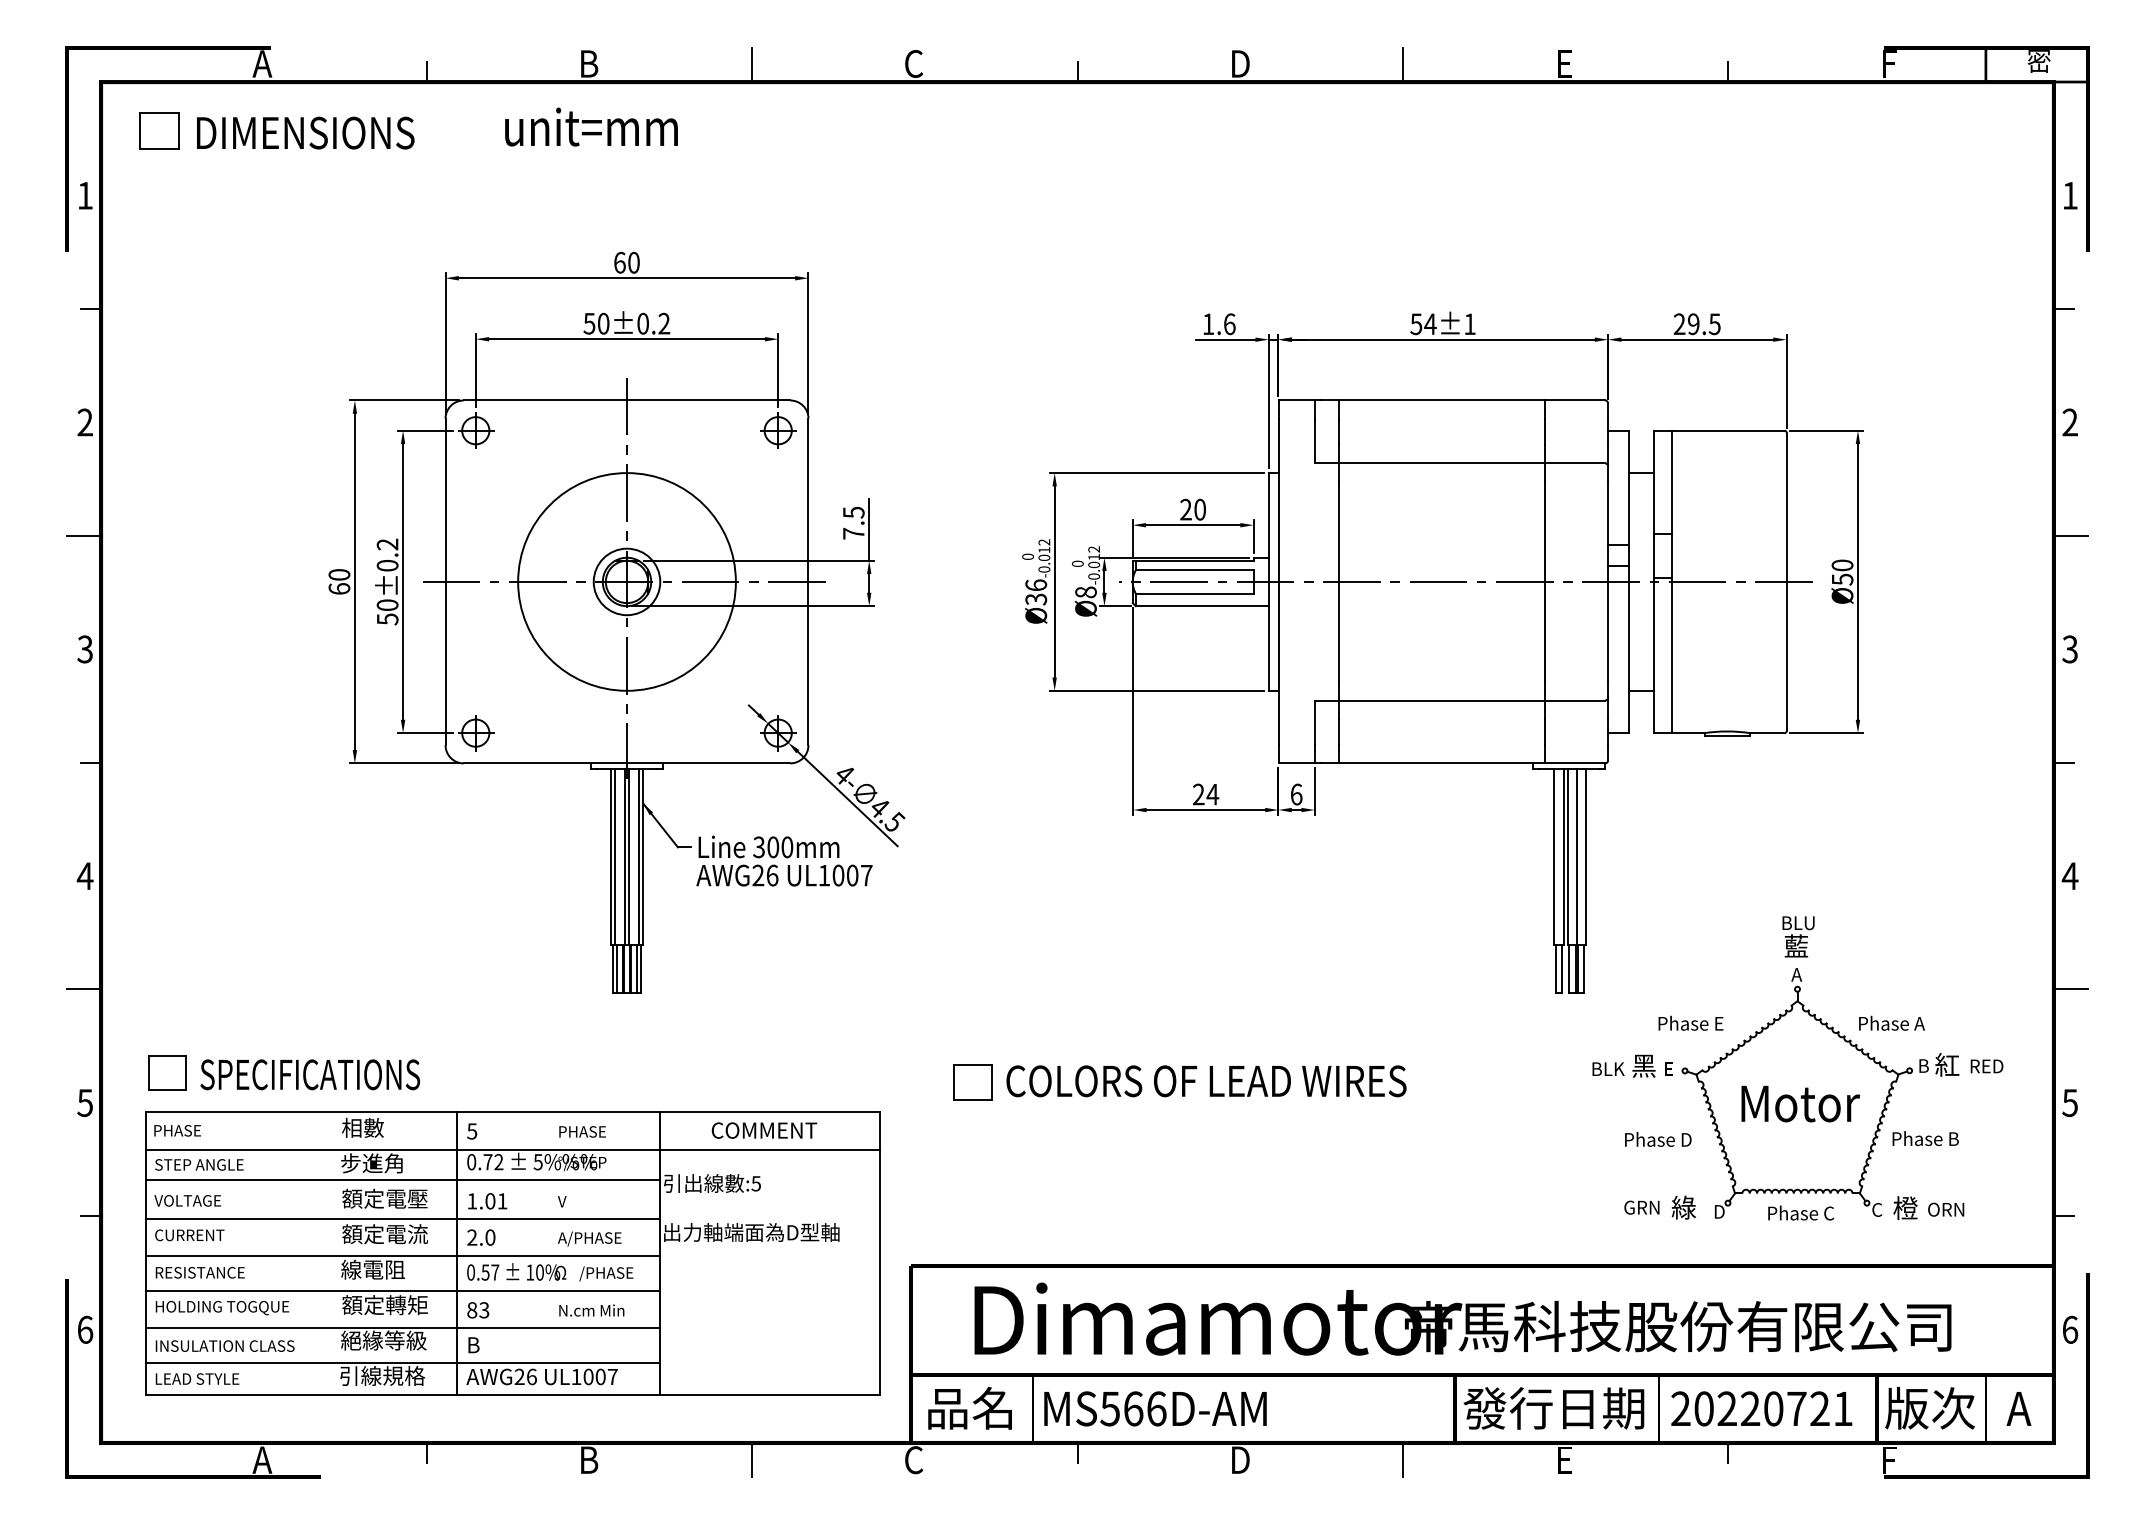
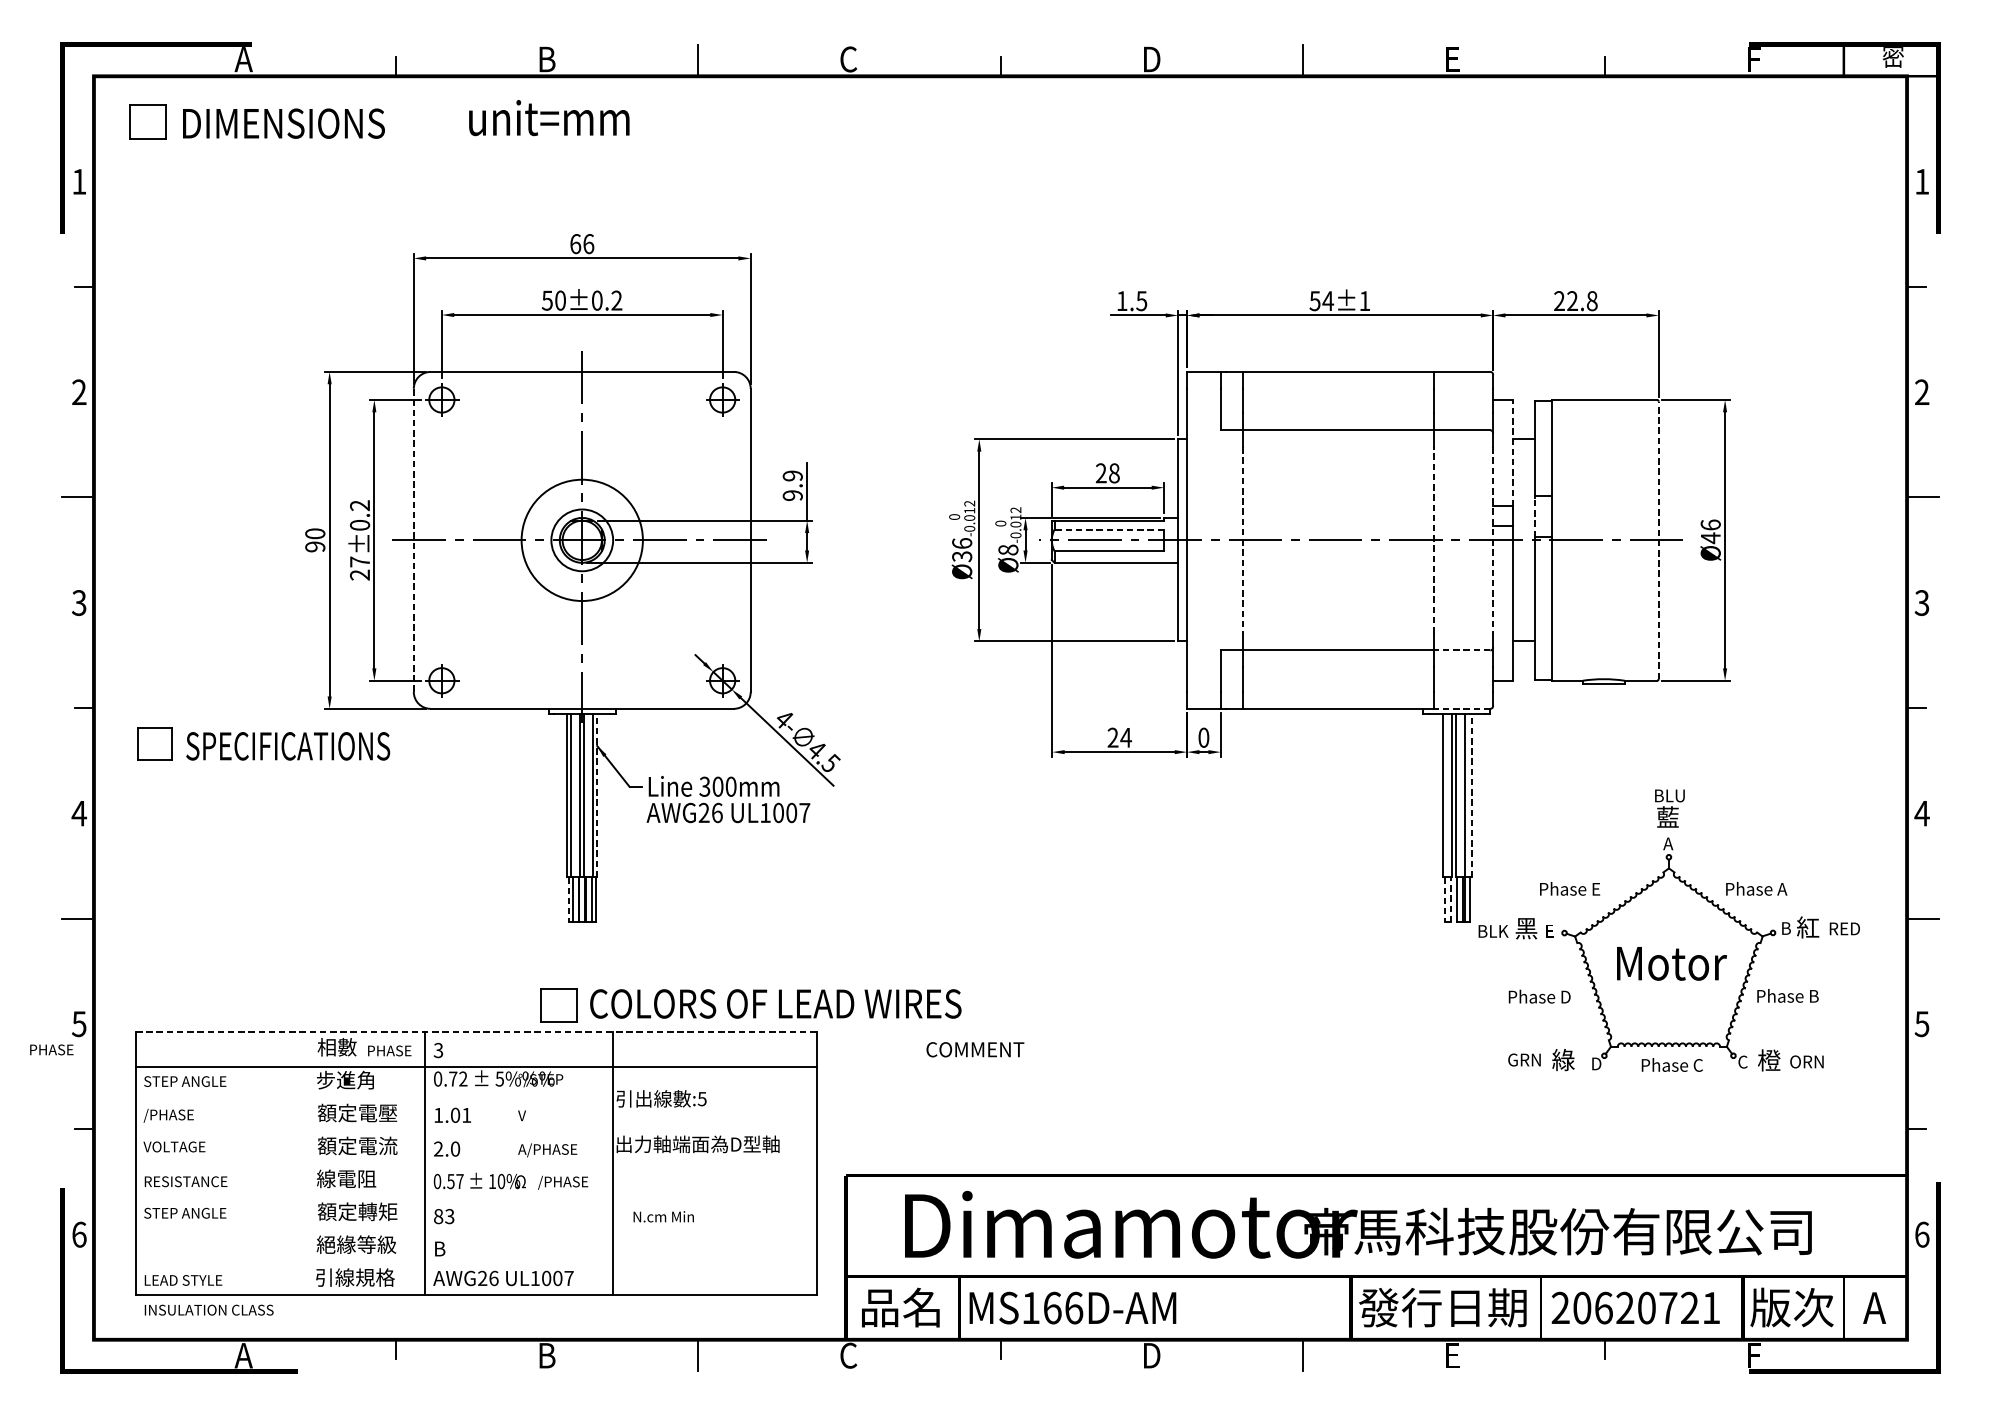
text: (633, 262) -> (588, 243), 60 -> 66
text: (1229, 324) -> (1141, 301), 1.6 -> 1.5
text: (1703, 324) -> (1581, 301), 29.5 -> 22.8
line: (1629, 487) -> (1512, 452), solid -> dashed
text: (1200, 509) -> (1114, 473), 20 -> 28
text: (853, 522) -> (792, 485), 7.5 -> 9.9
line: (1653, 557) -> (1535, 517), solid -> dashed
line: (1194, 570) -> (1109, 529), solid -> dashed
text: (1842, 572) -> (1710, 531), Ø50 -> Ø46
line: (445, 581) -> (413, 539), solid -> dashed
circle: (626, 581) -> (581, 539), size x0.6
line: (1544, 581) -> (1434, 539), solid -> dashed
line: (1786, 581) -> (1658, 539), solid -> dashed
line: (1338, 582) -> (1242, 540), solid -> dashed
line: (1608, 582) -> (1493, 540), solid -> dashed
text: (339, 588) -> (315, 546), 60 -> 90
text: (387, 612) -> (359, 568), 50±0.2 -> 27±0.2
line: (1574, 700) -> (1461, 650), solid -> dashed
line: (1574, 763) -> (1461, 708), solid -> dashed
text: (1296, 794) -> (1203, 737), 6 -> 0
line: (643, 857) -> (597, 796), solid -> dashed
line: (1585, 857) -> (1472, 796), solid -> dashed
line: (1562, 968) -> (1450, 899), solid -> dashed
line: (612, 969) -> (568, 900), solid -> dashed
line: (1556, 969) -> (1445, 900), solid -> dashed
part: (1797, 1068) -> (1668, 930), moved
part: (284, 1072) -> (264, 744), moved
part: (1179, 1082) -> (750, 1005), moved
line: (512, 1111) -> (475, 1032), solid -> dashed
text: (177, 1130) -> (51, 1049), moved
text: (764, 1130) -> (975, 1049), moved
text: (472, 1131) -> (438, 1050), 5 -> 3
text: (582, 1131) -> (389, 1050), moved
line: (402, 1180) -> (373, 1096), removed
text: (187, 1201) -> (174, 1115), VOLTAGE -> /PHASE
line: (402, 1219) -> (373, 1132), removed
text: (189, 1235) -> (176, 1147), CURRENT -> VOLTAGE
line: (402, 1255) -> (373, 1165), removed
line: (402, 1290) -> (373, 1198), removed
text: (222, 1307) -> (206, 1213), HOLDING TOGQUE -> STEP ANGLE
text: (591, 1310) -> (663, 1216), moved
line: (402, 1328) -> (373, 1233), removed
text: (224, 1345) -> (208, 1309), moved
line: (402, 1363) -> (373, 1265), removed
text: (1727, 1408) -> (1603, 1307), 20220721 -> 20620721
text: (1109, 1409) -> (1030, 1308), MS566D-AM -> MS166D-AM

